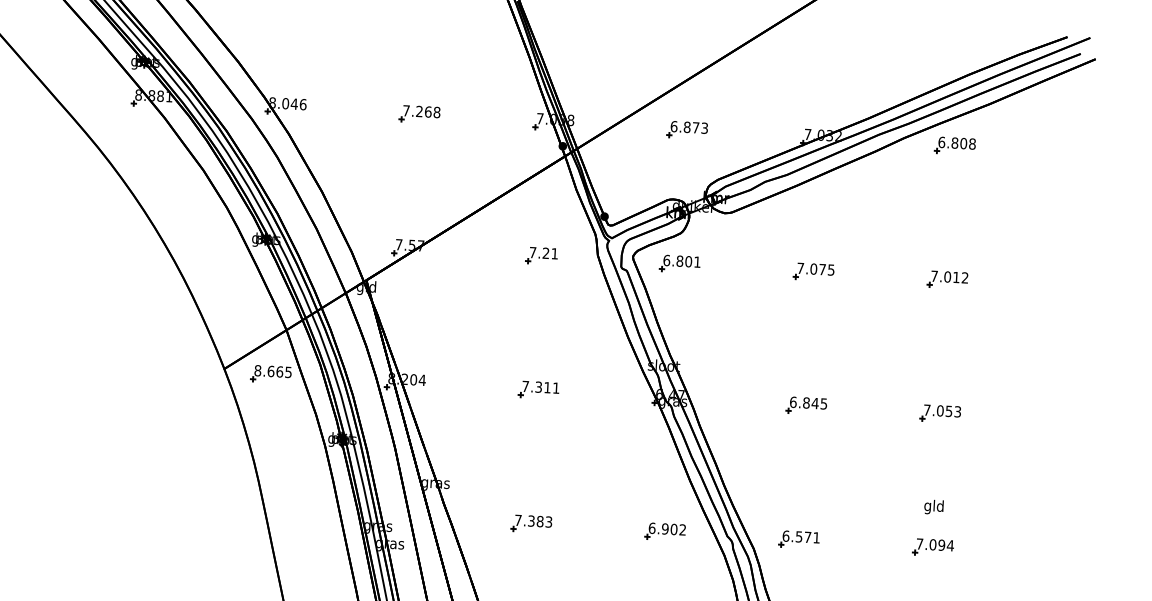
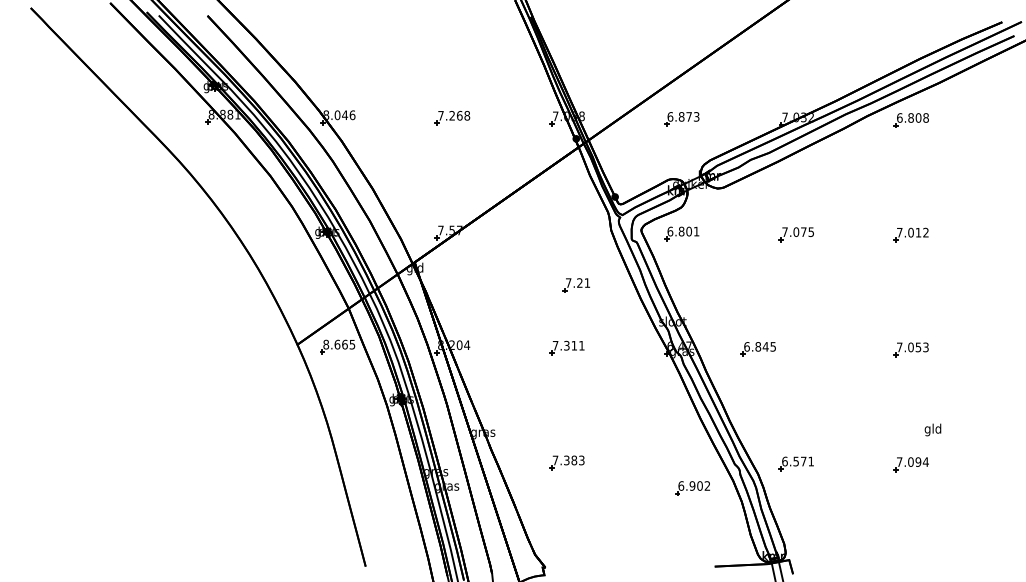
part: (540, 255) -> (575, 285), moved
part: (805, 406) -> (757, 349), moved
text: (933, 506) -> (932, 429), moved
part: (665, 531) -> (692, 488), moved

